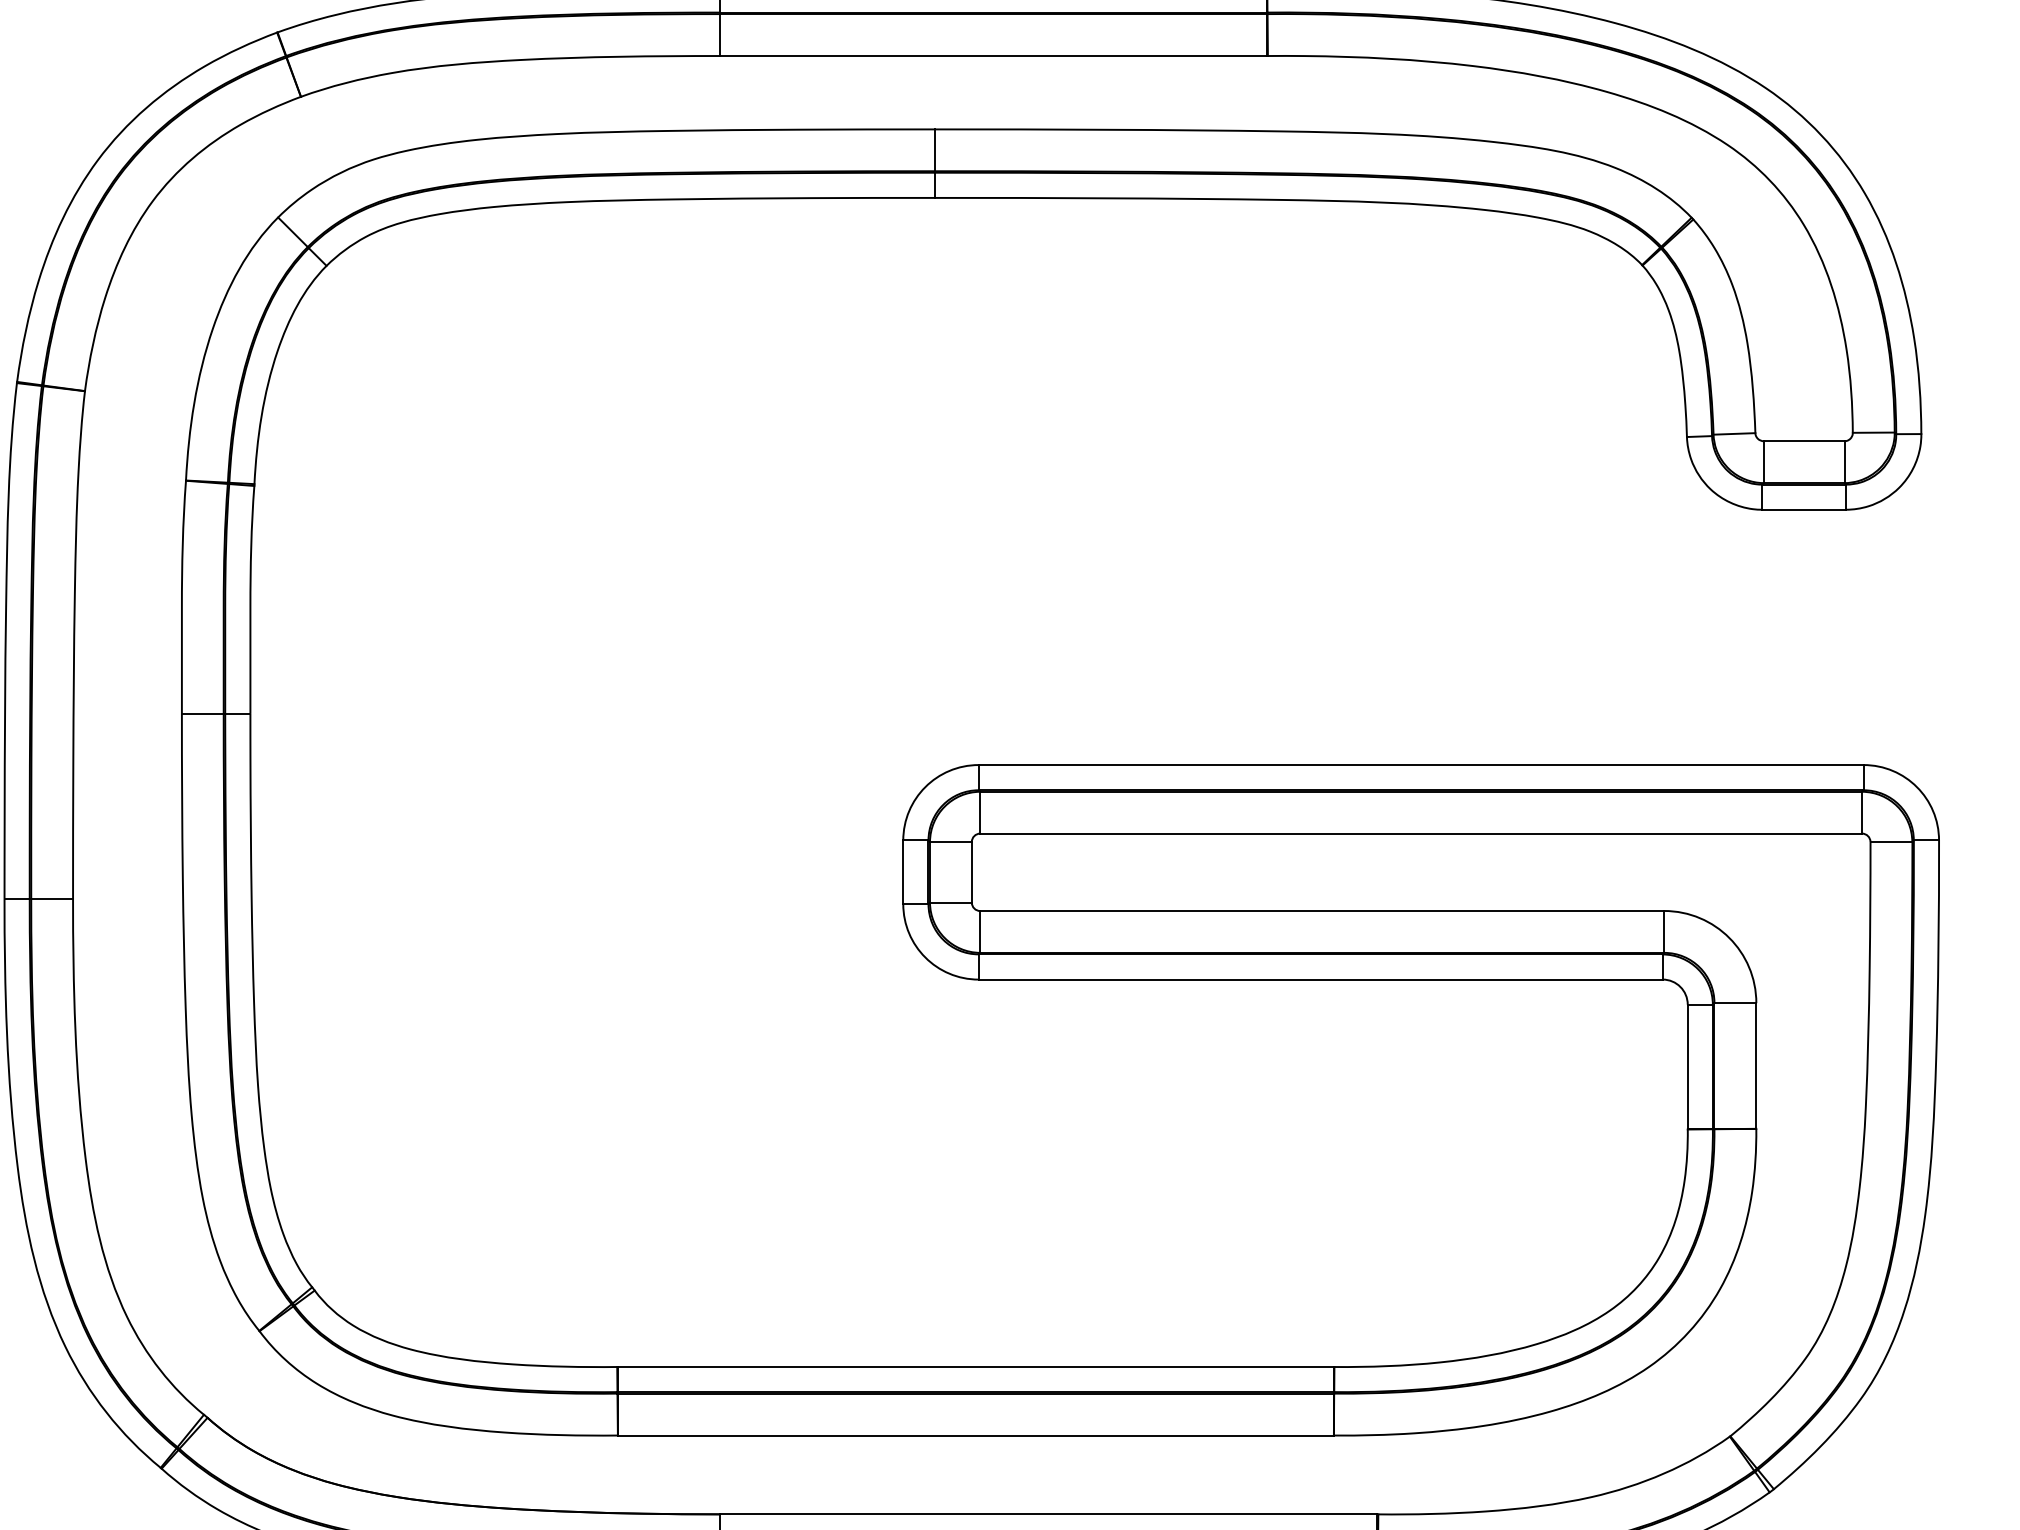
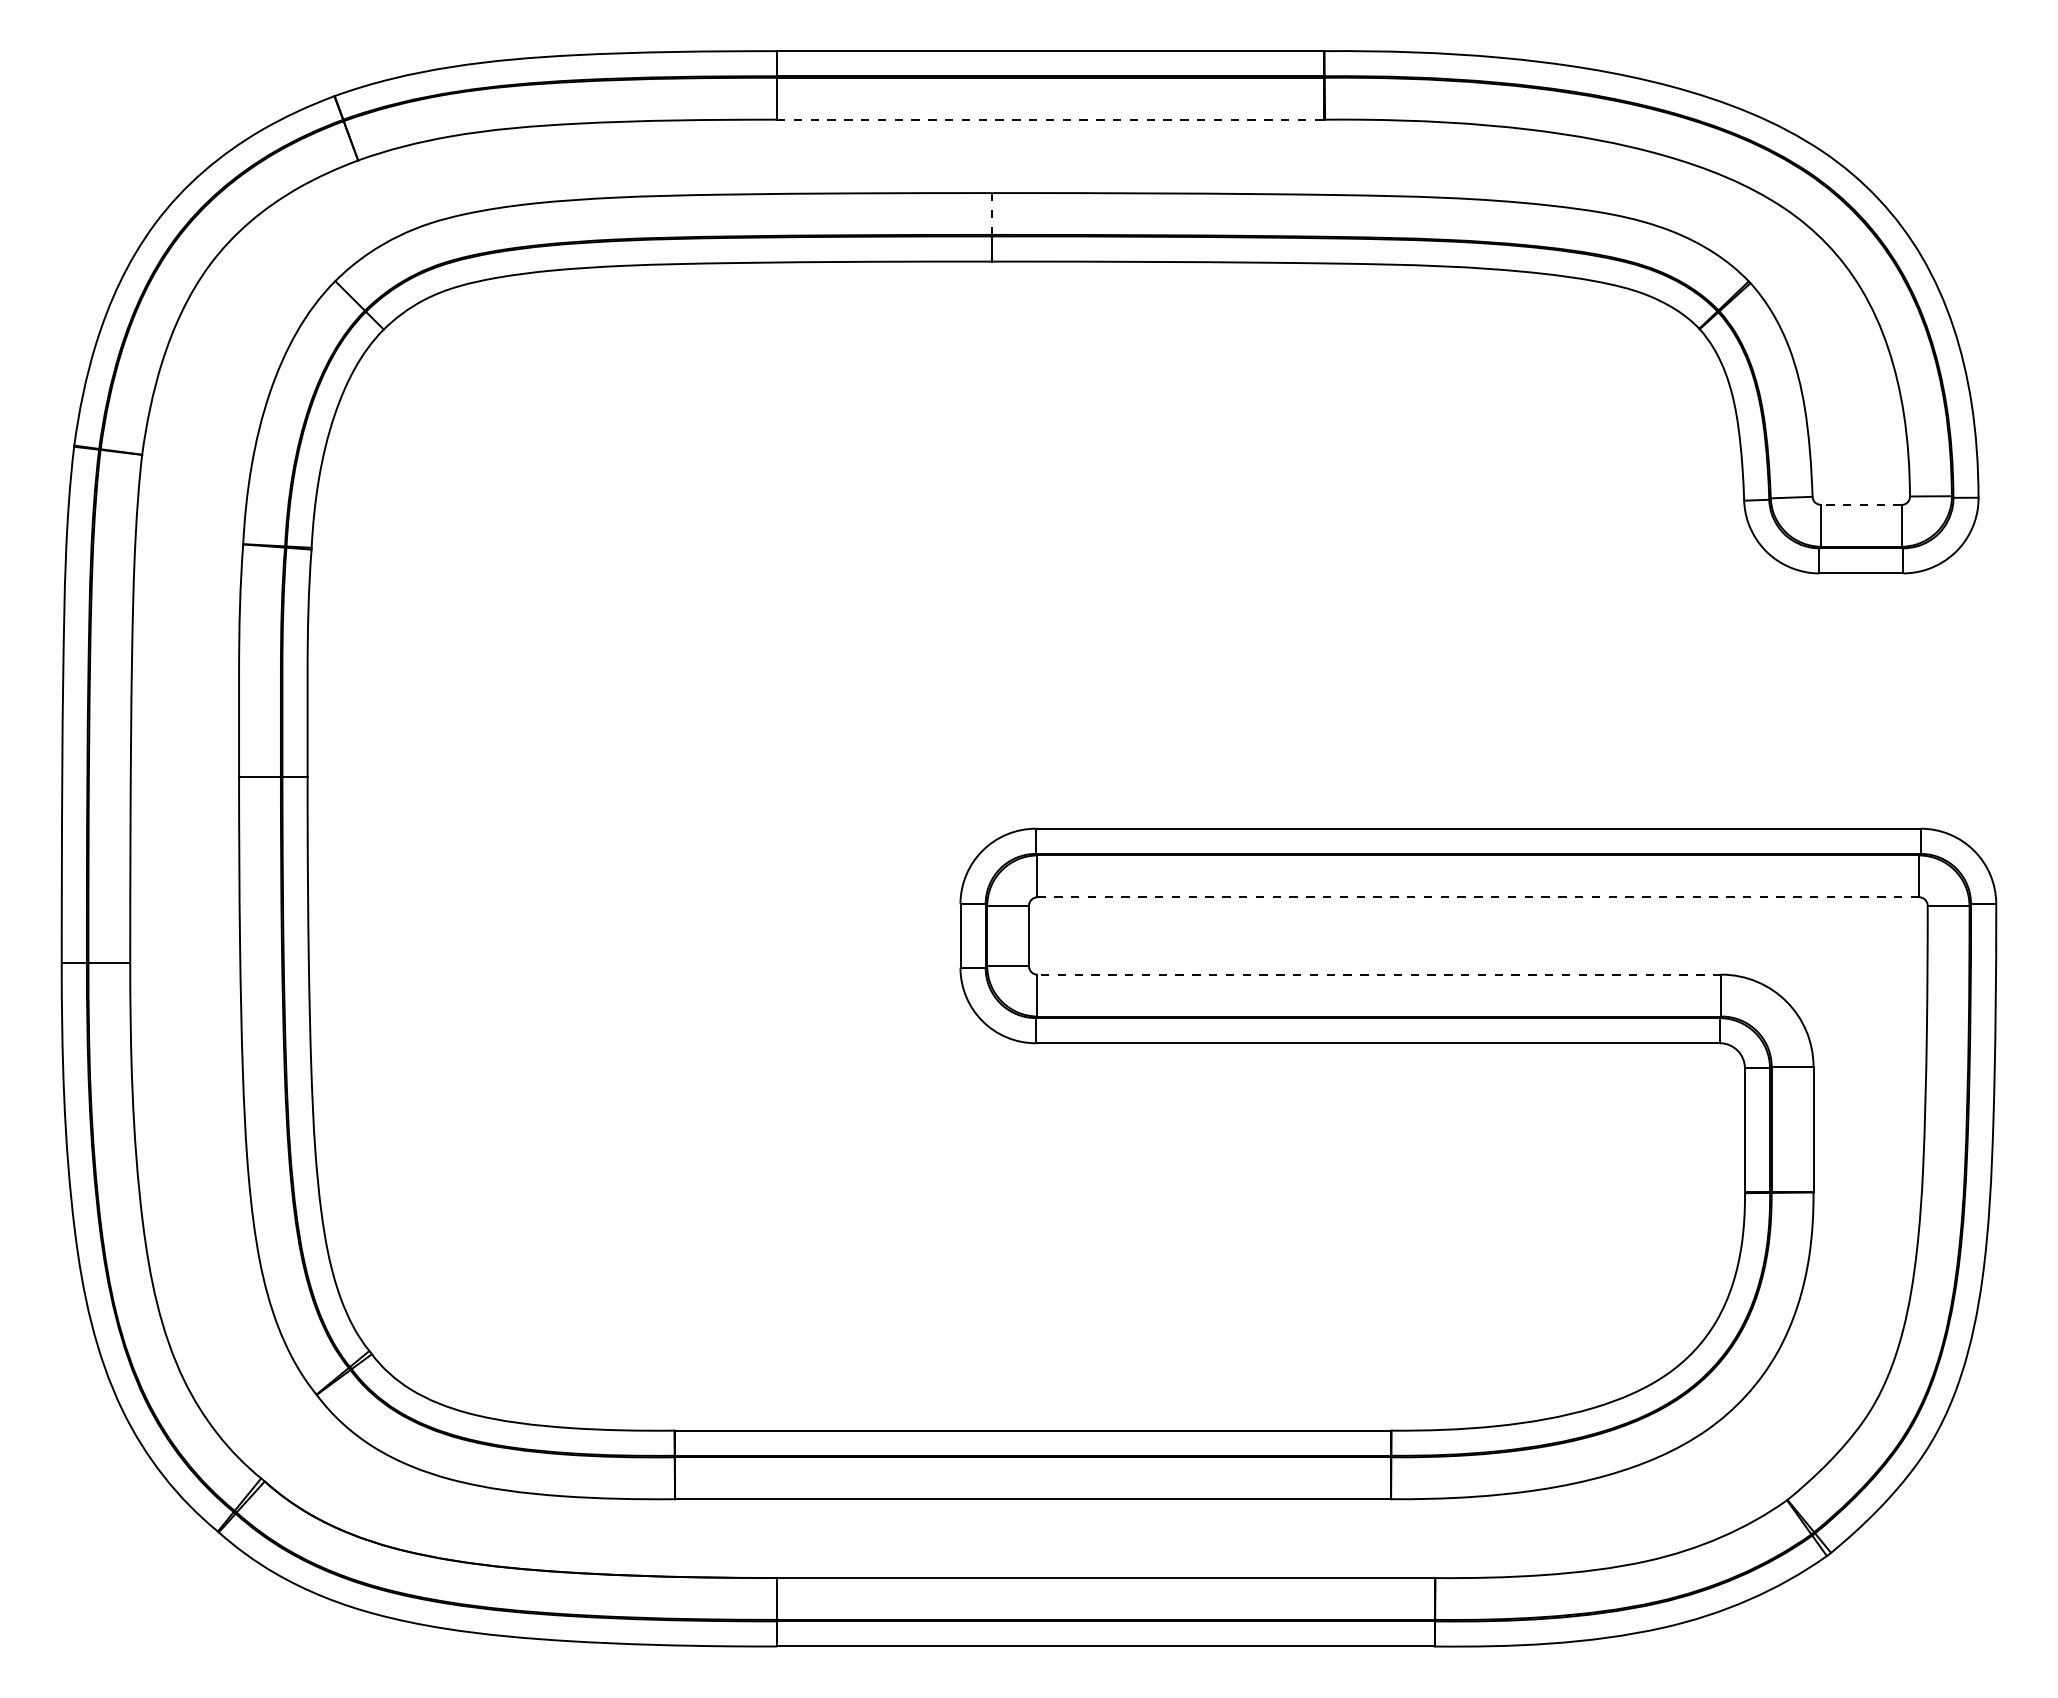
line: (993, 55) -> (1050, 119), solid -> dashed
line: (935, 149) -> (992, 213), solid -> dashed
line: (1803, 440) -> (1860, 504), solid -> dashed
line: (1421, 833) -> (1478, 897), solid -> dashed
line: (1322, 910) -> (1379, 974), solid -> dashed

